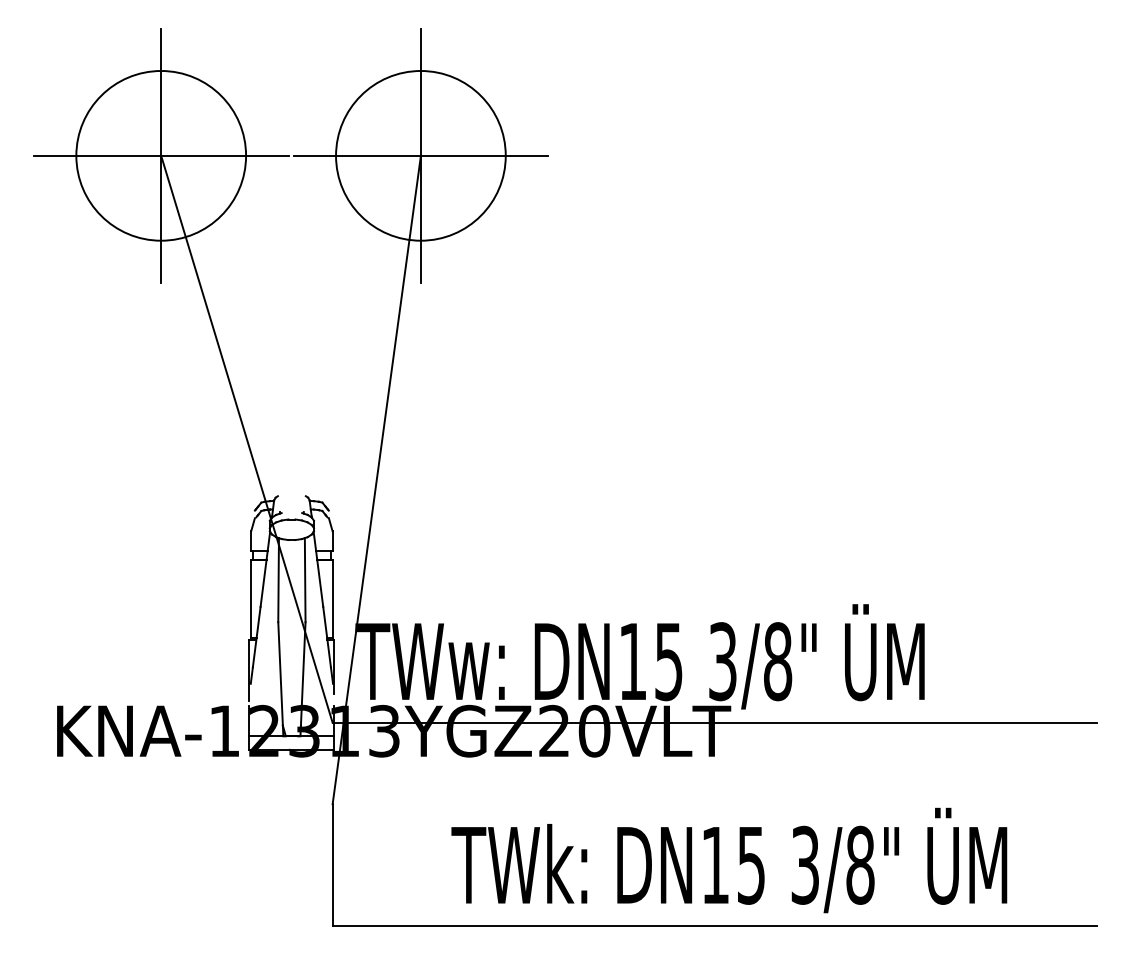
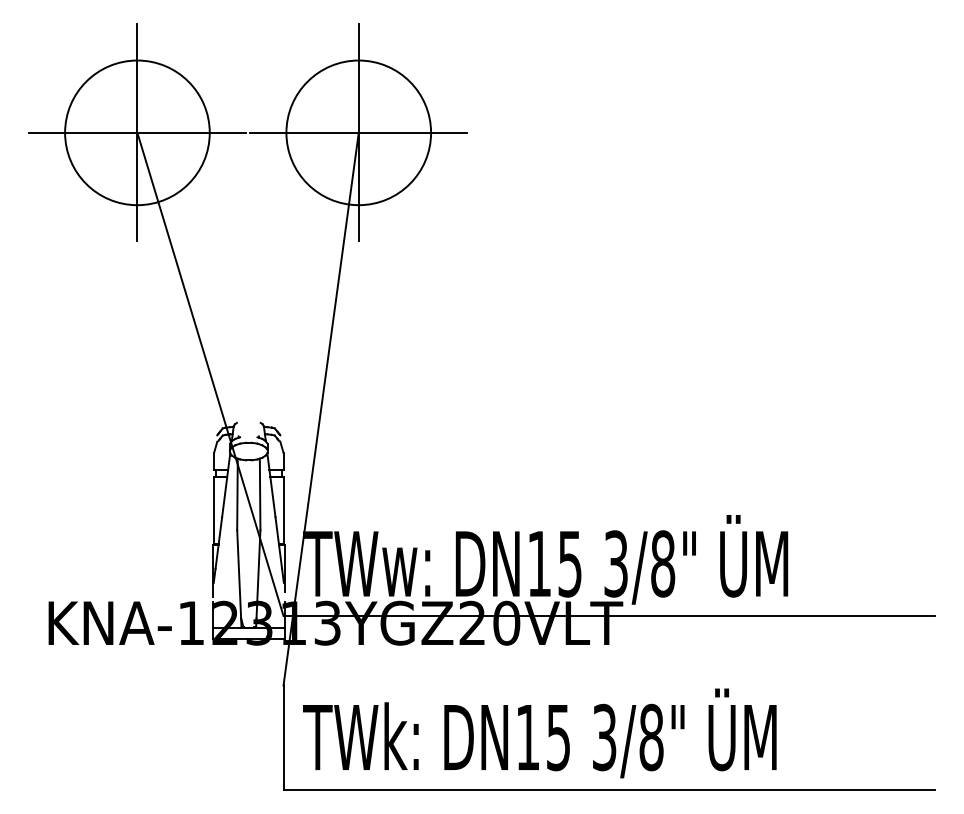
text: (729, 860) -> (539, 733), moved

